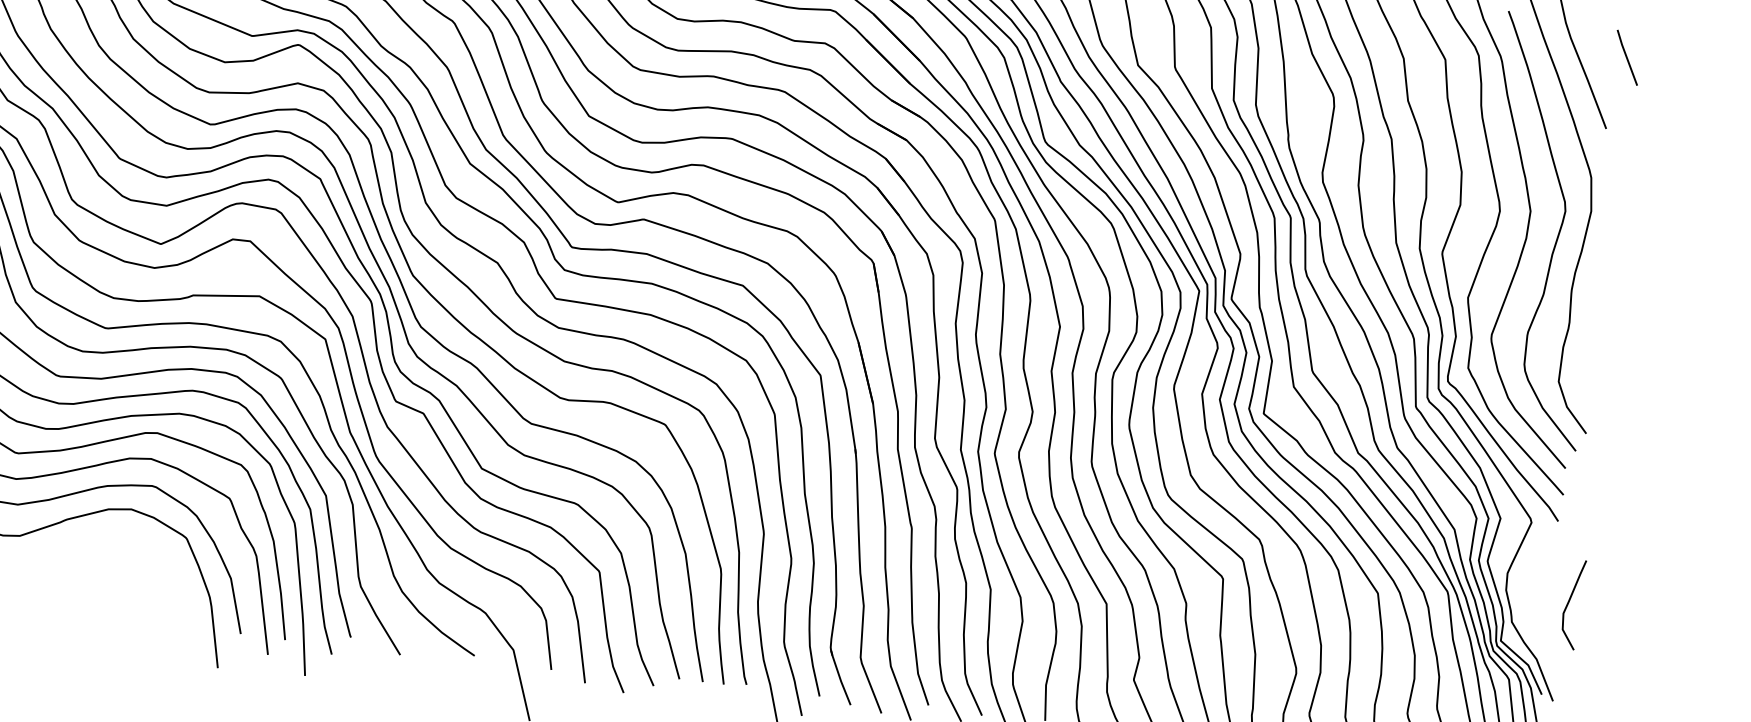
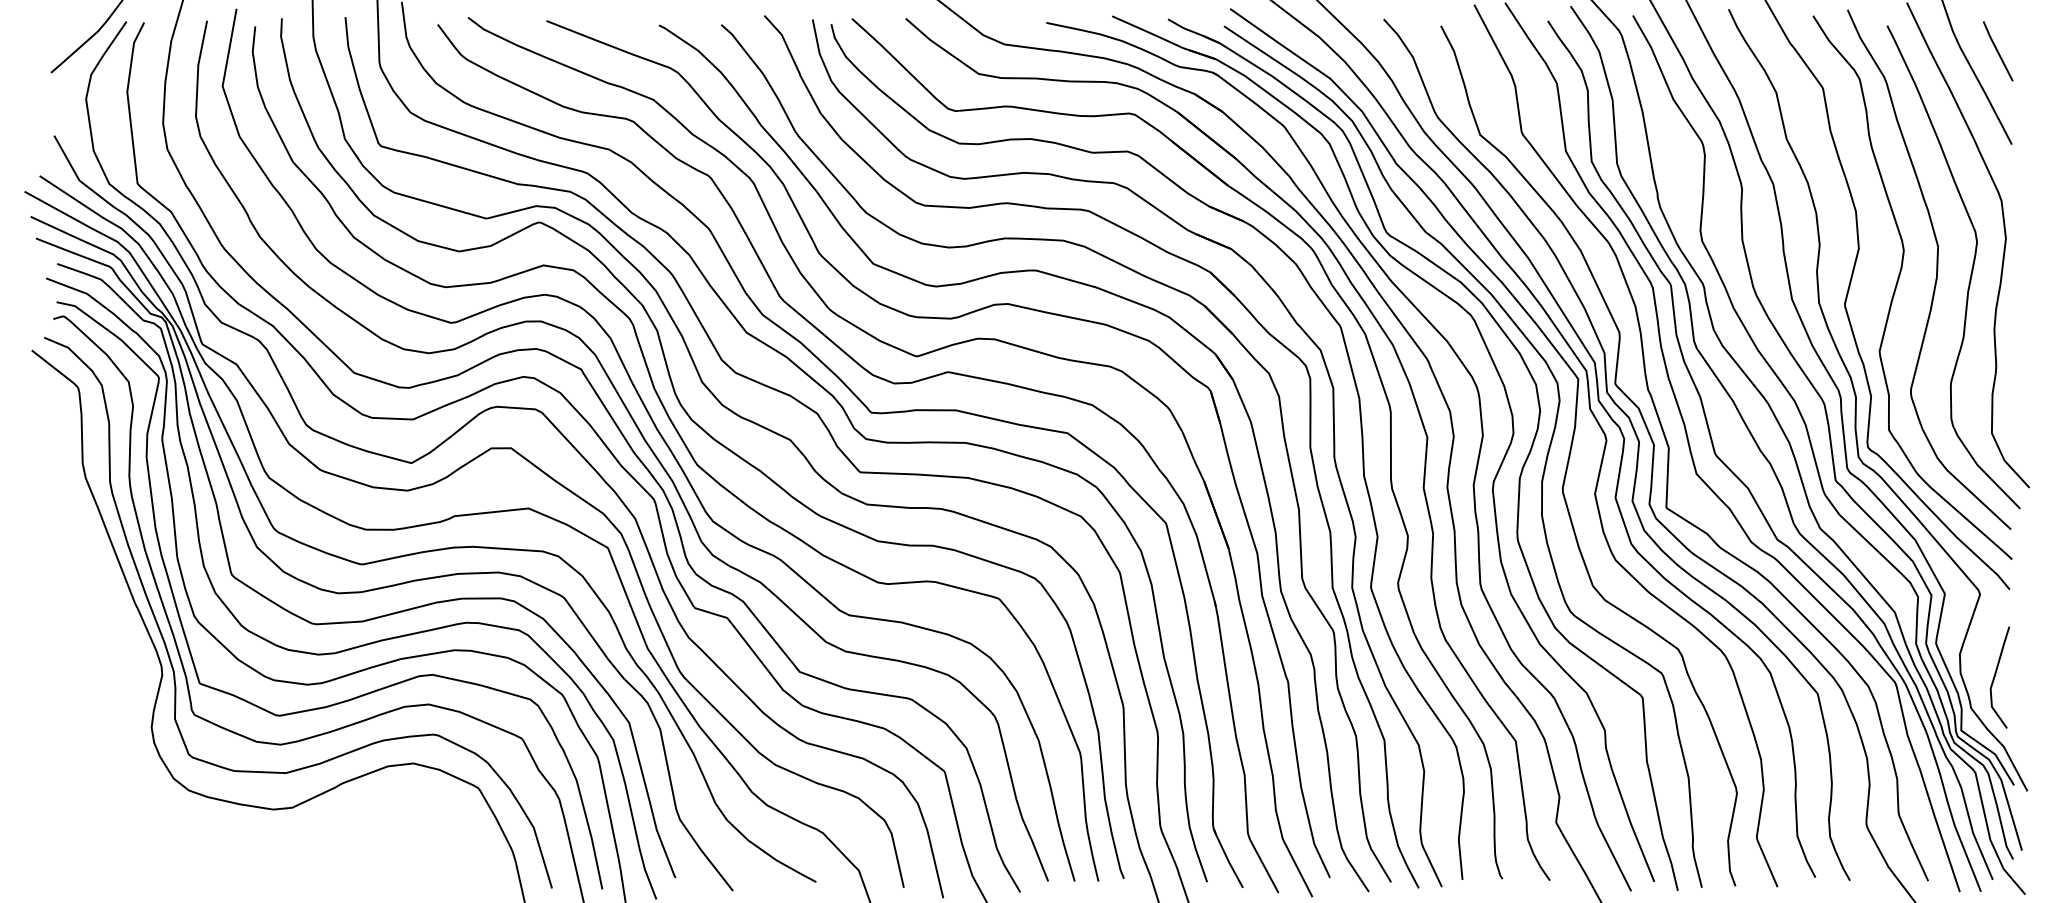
line: (1627, 57) -> (1998, 51), moved
curve: (1568, 604) -> (1995, 677), moved

